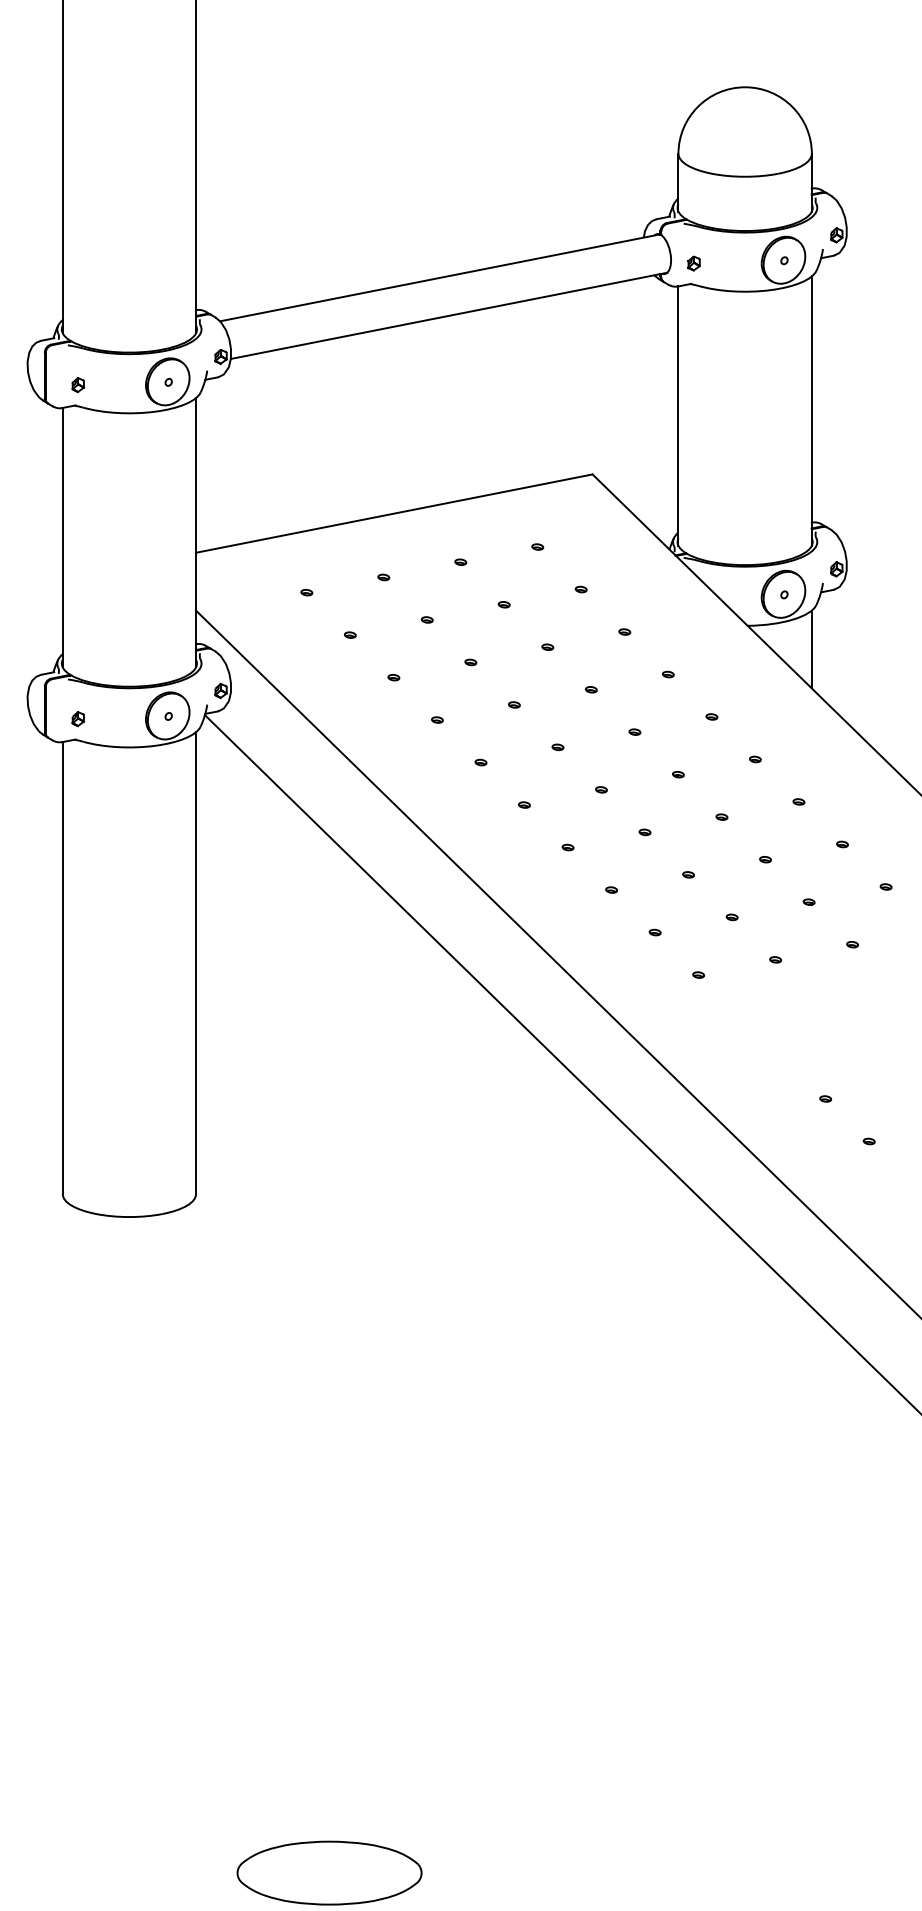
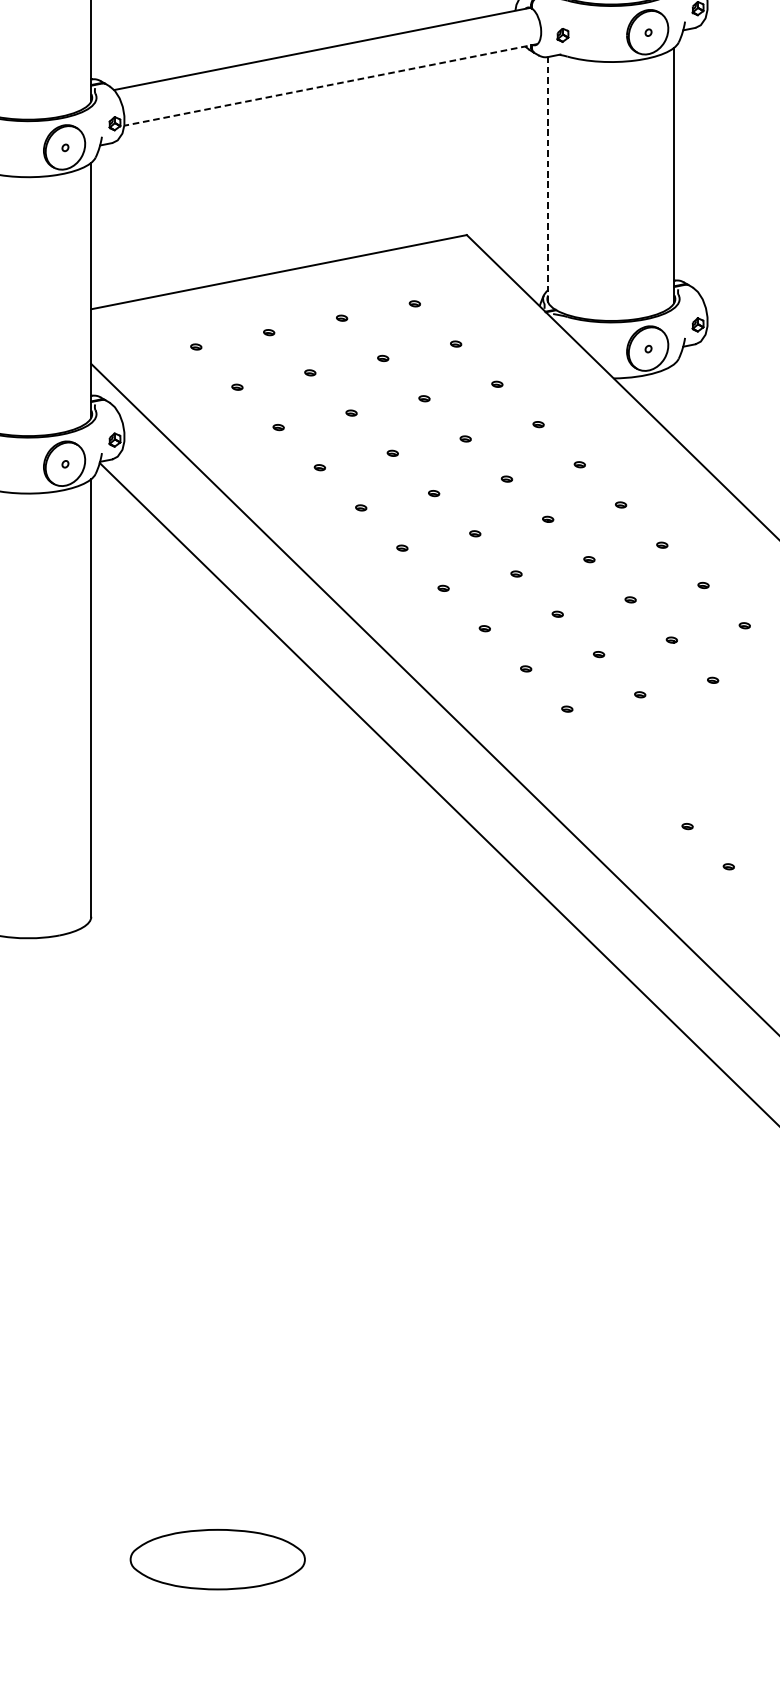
line: (448, 315) -> (330, 84), solid -> dashed
line: (678, 416) -> (548, 180), solid -> dashed
line: (811, 649) -> (674, 400), removed

